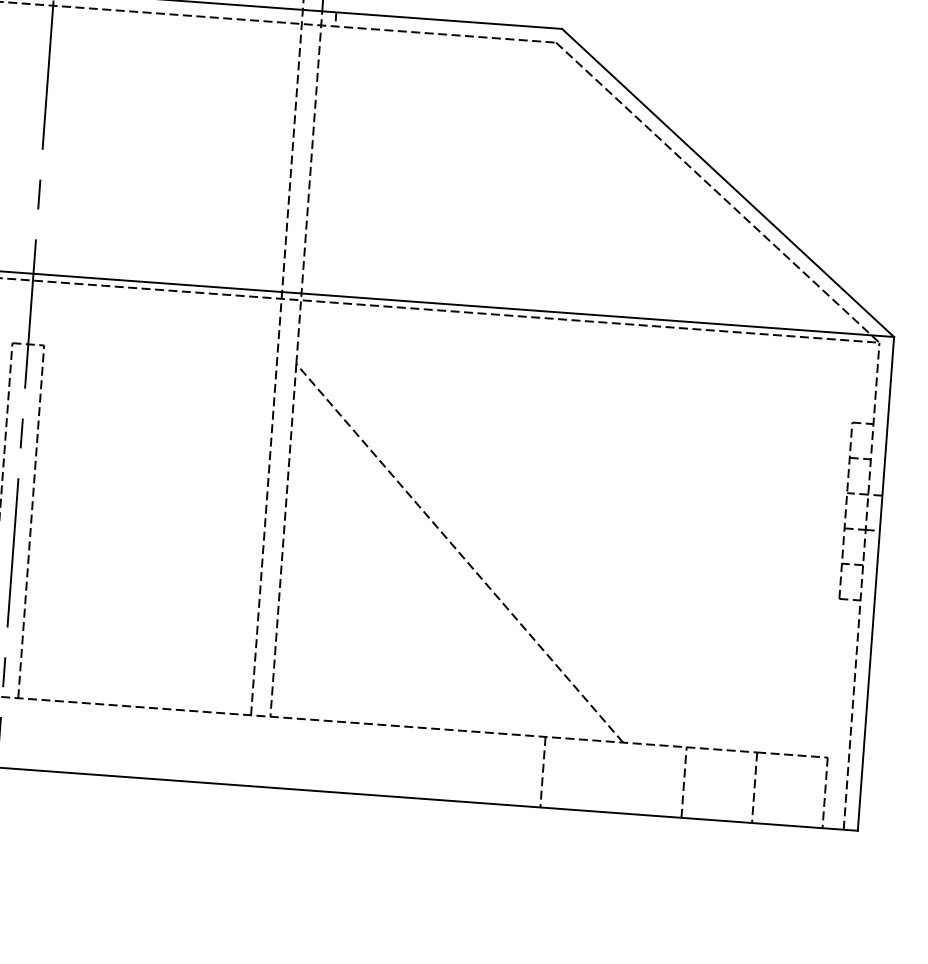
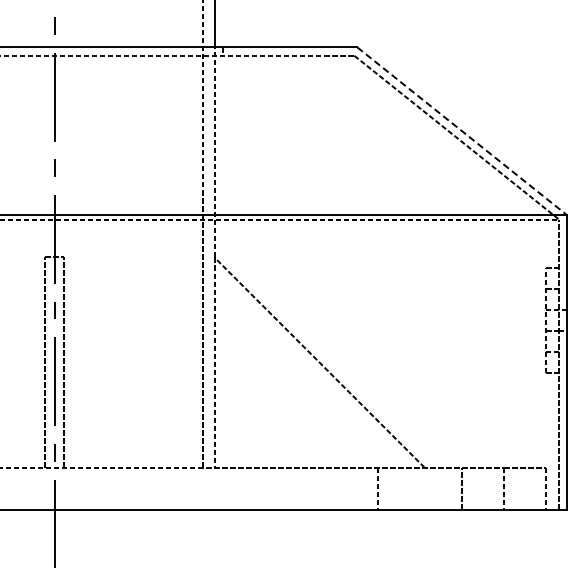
line: (728, 183) -> (462, 131), solid -> dashed

